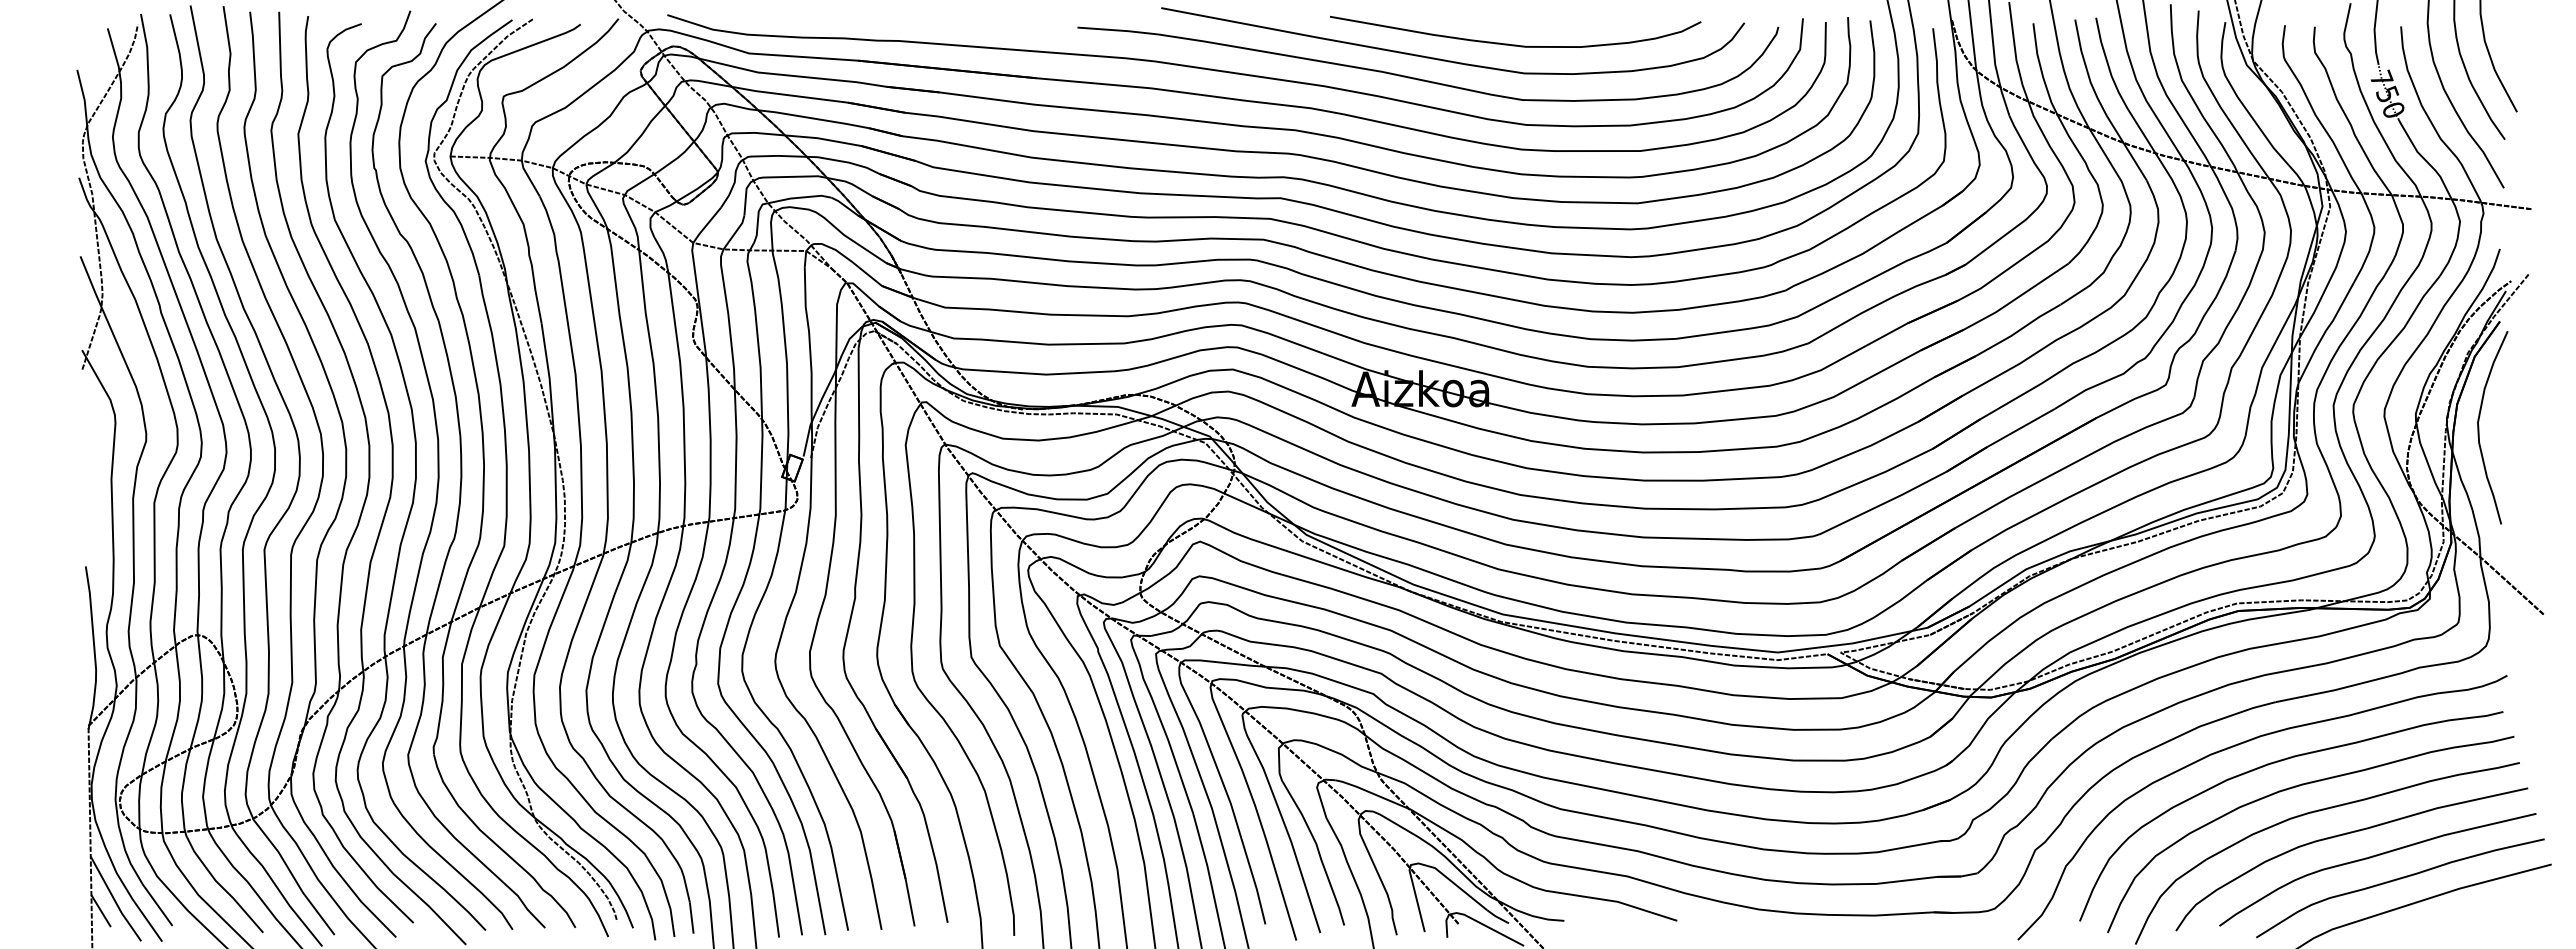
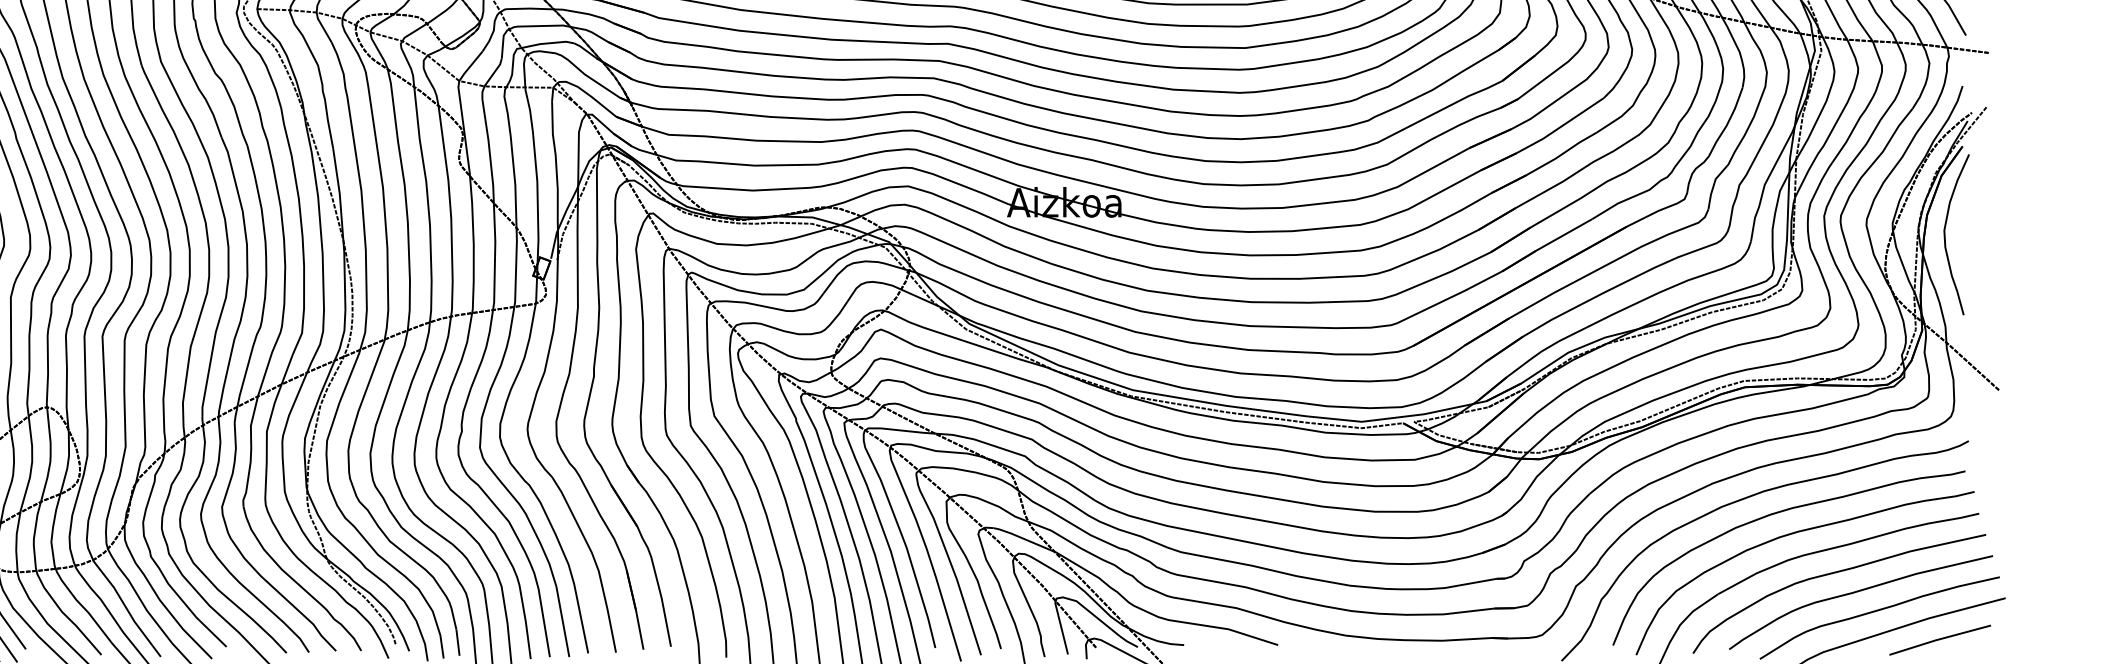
line: (2473, 914) -> (1940, 639), added

